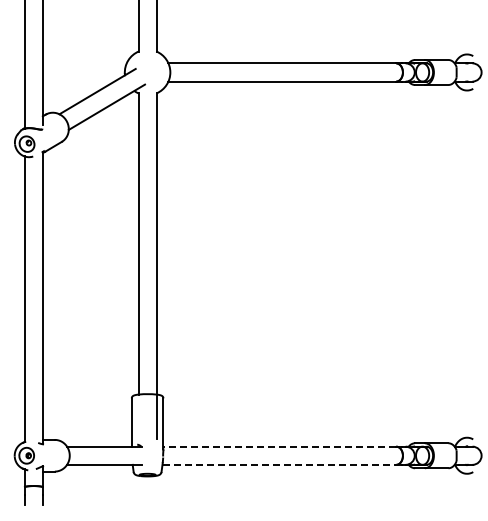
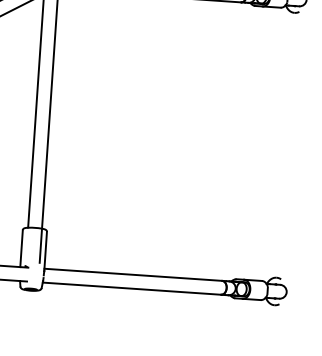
line: (279, 446) -> (133, 274), dashed -> solid
line: (279, 464) -> (132, 288), dashed -> solid

